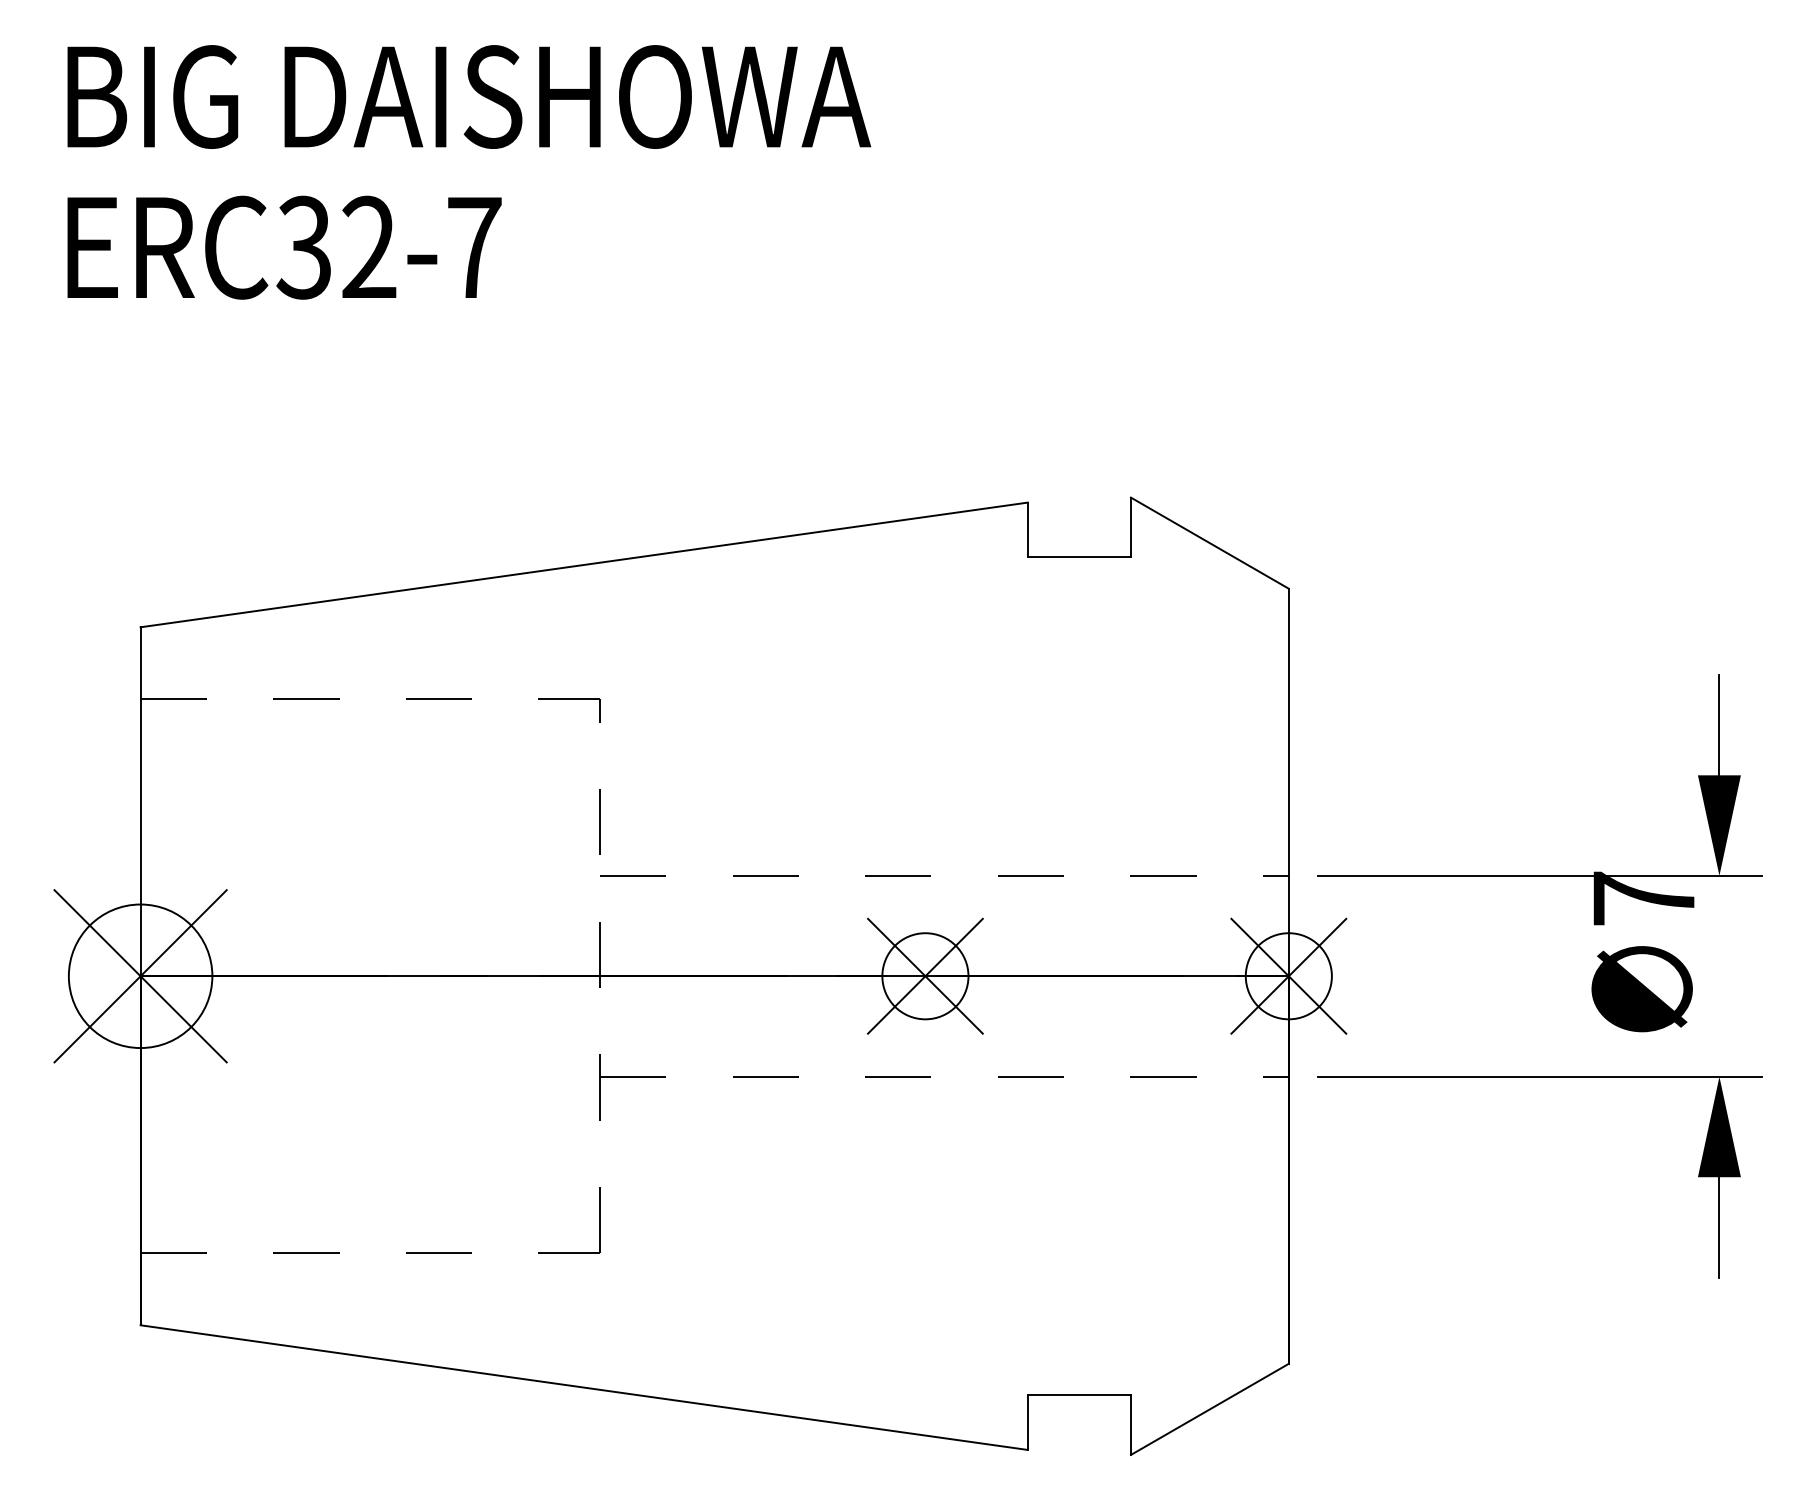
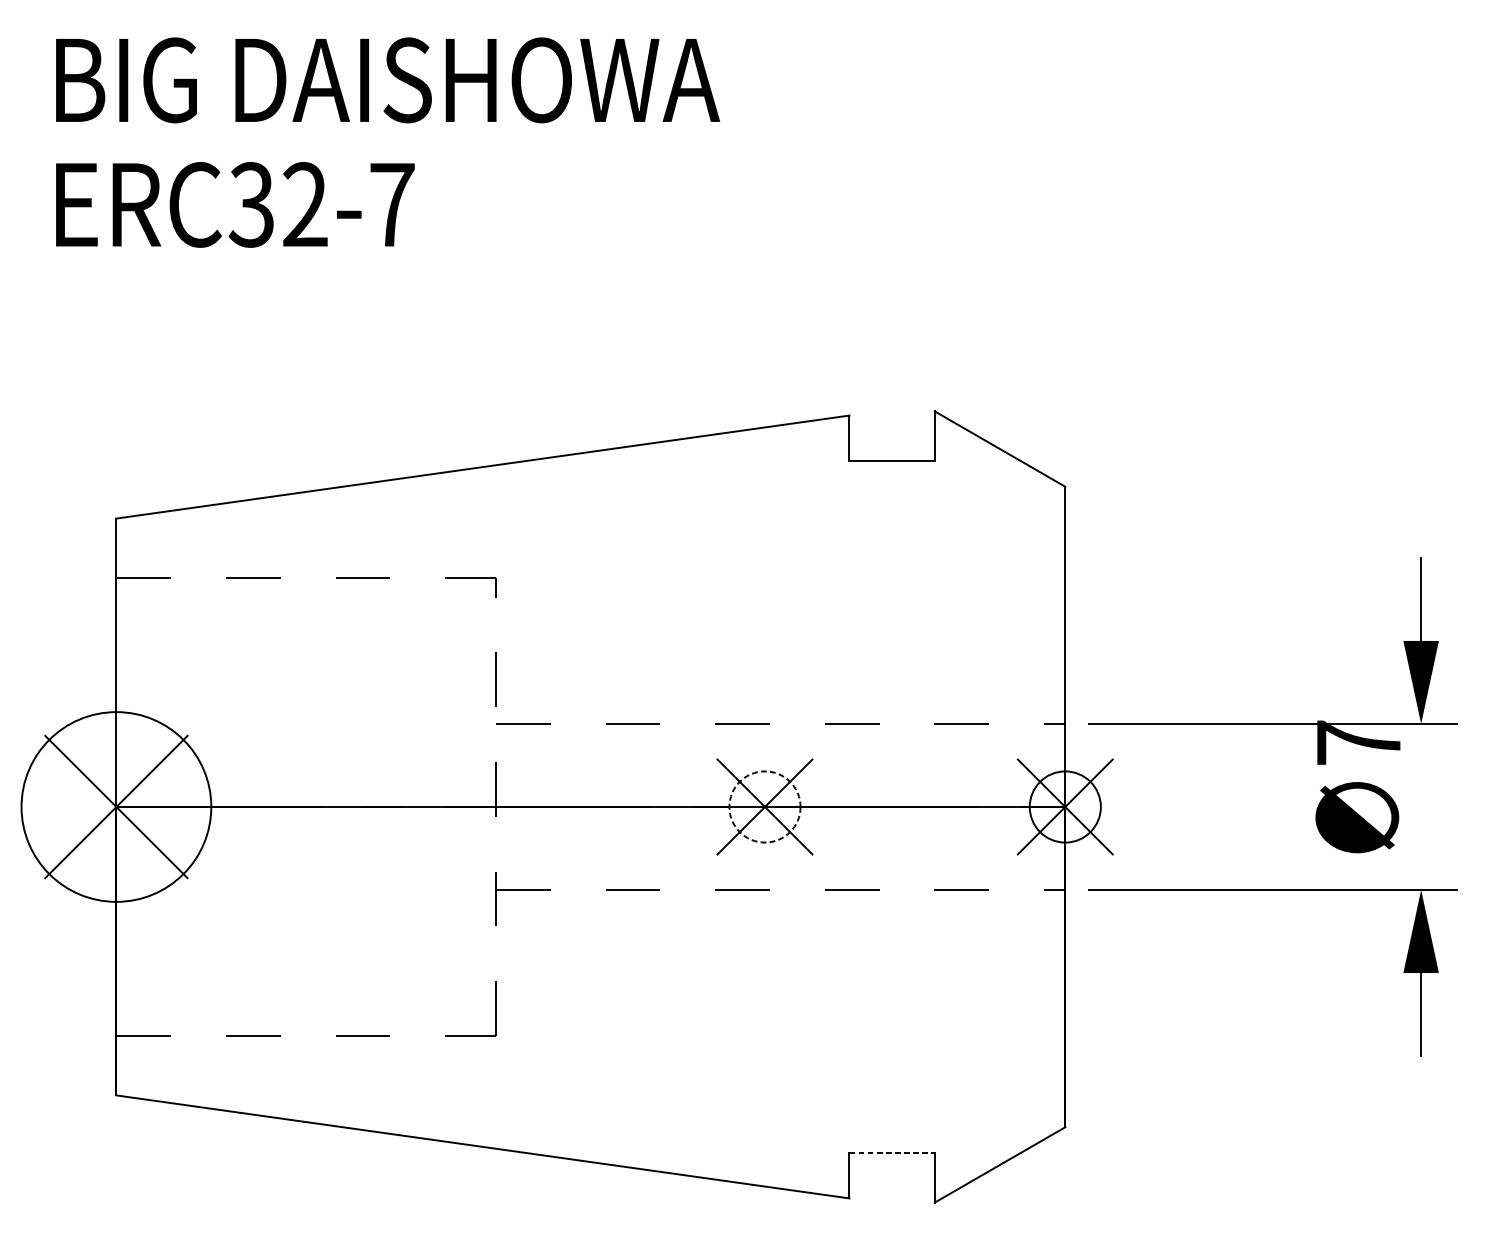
circle: (140, 976) -> (116, 807), size x1.6
circle: (925, 976) -> (765, 807), solid -> dashed
line: (1079, 1395) -> (892, 1153), solid -> dashed

